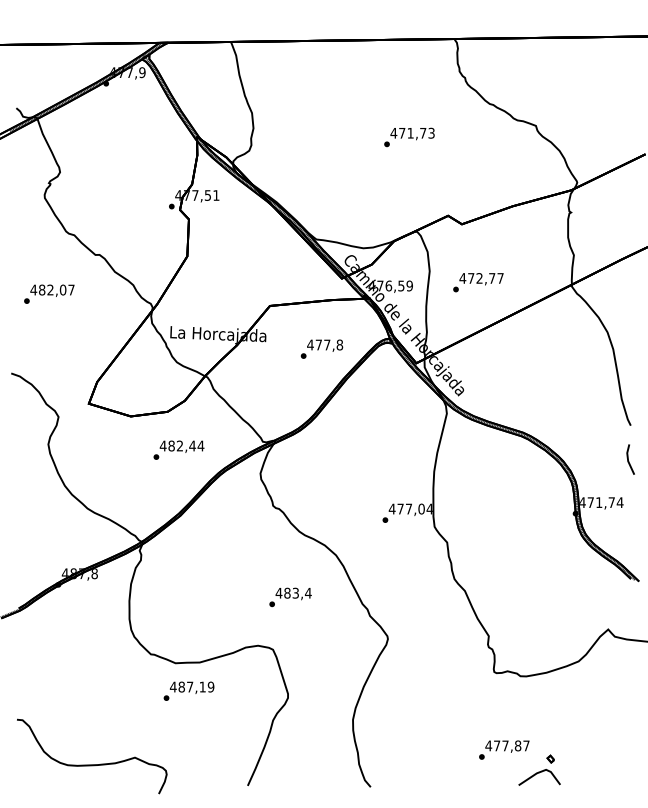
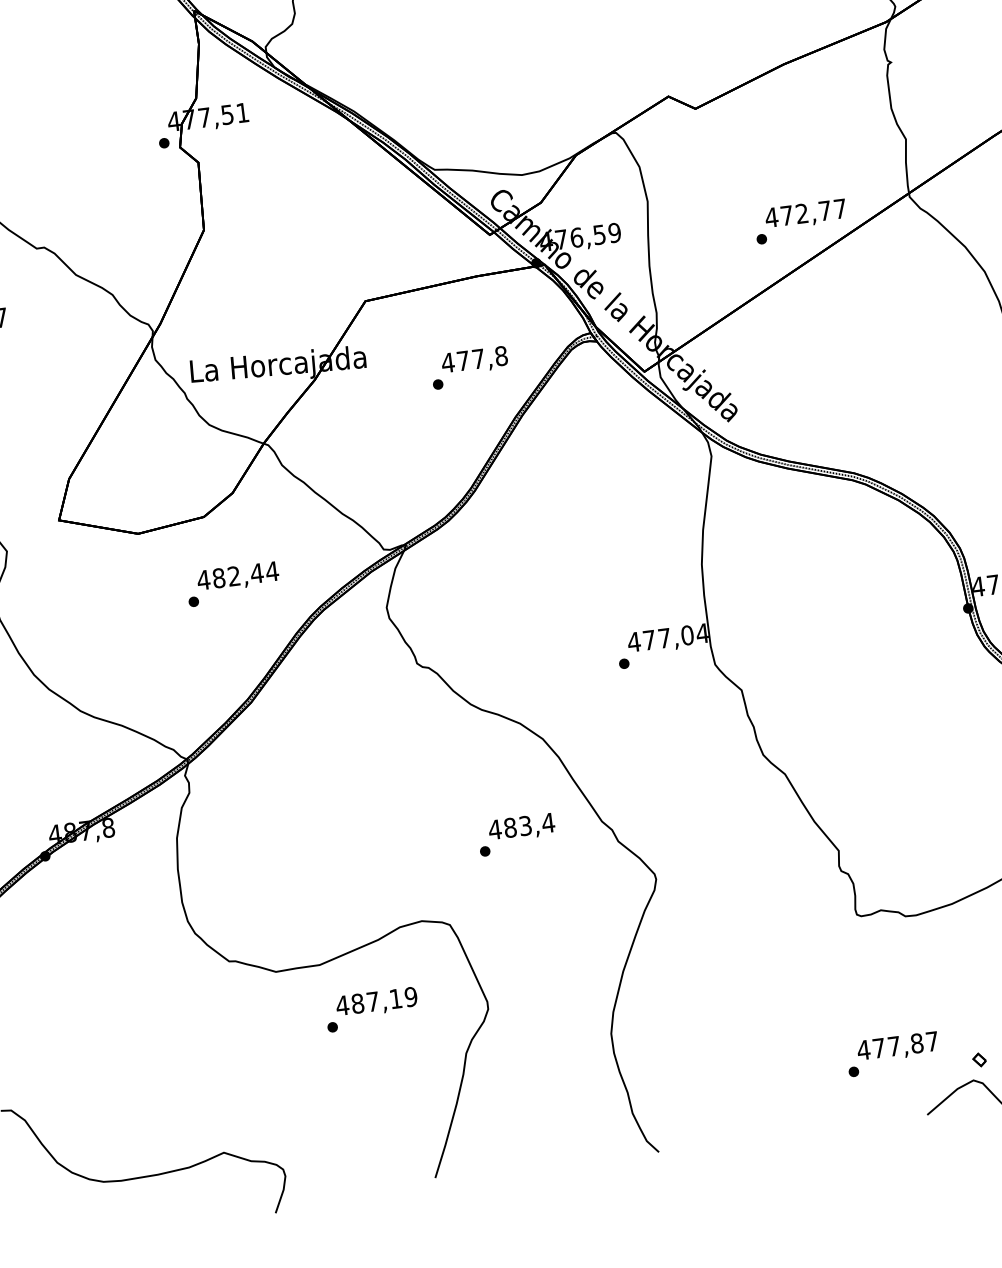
text: (478, 282) -> (801, 221), moved
text: (290, 597) -> (516, 834), moved
text: (188, 690) -> (370, 1008), moved

